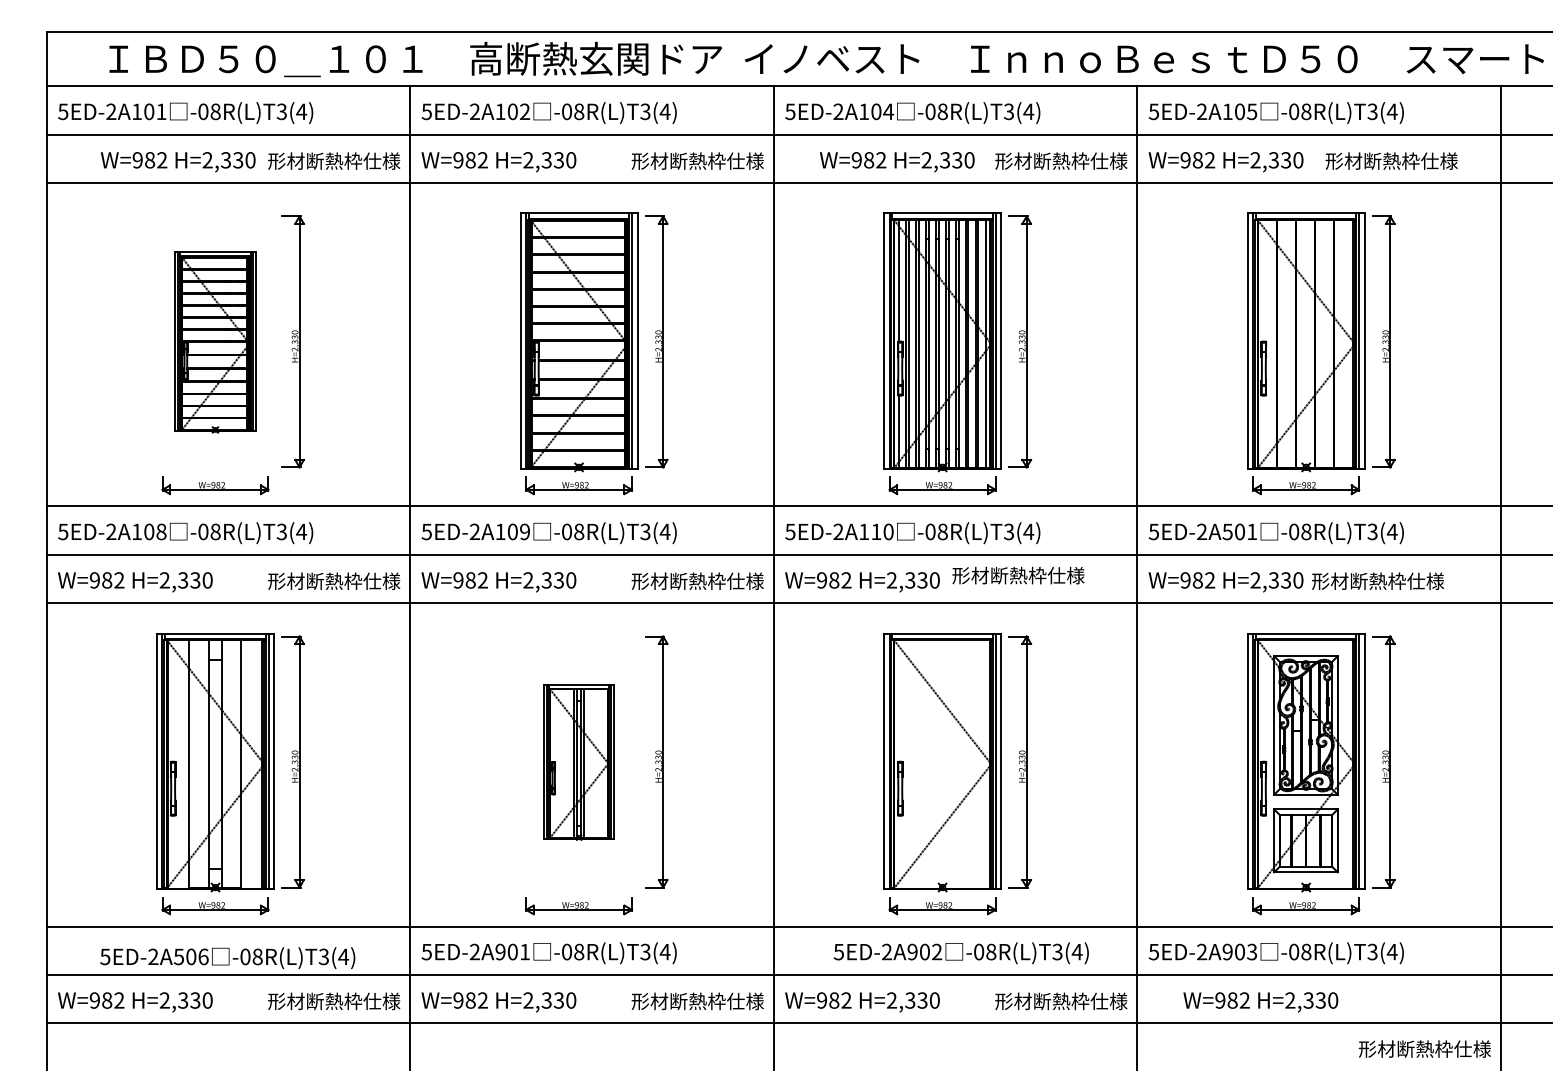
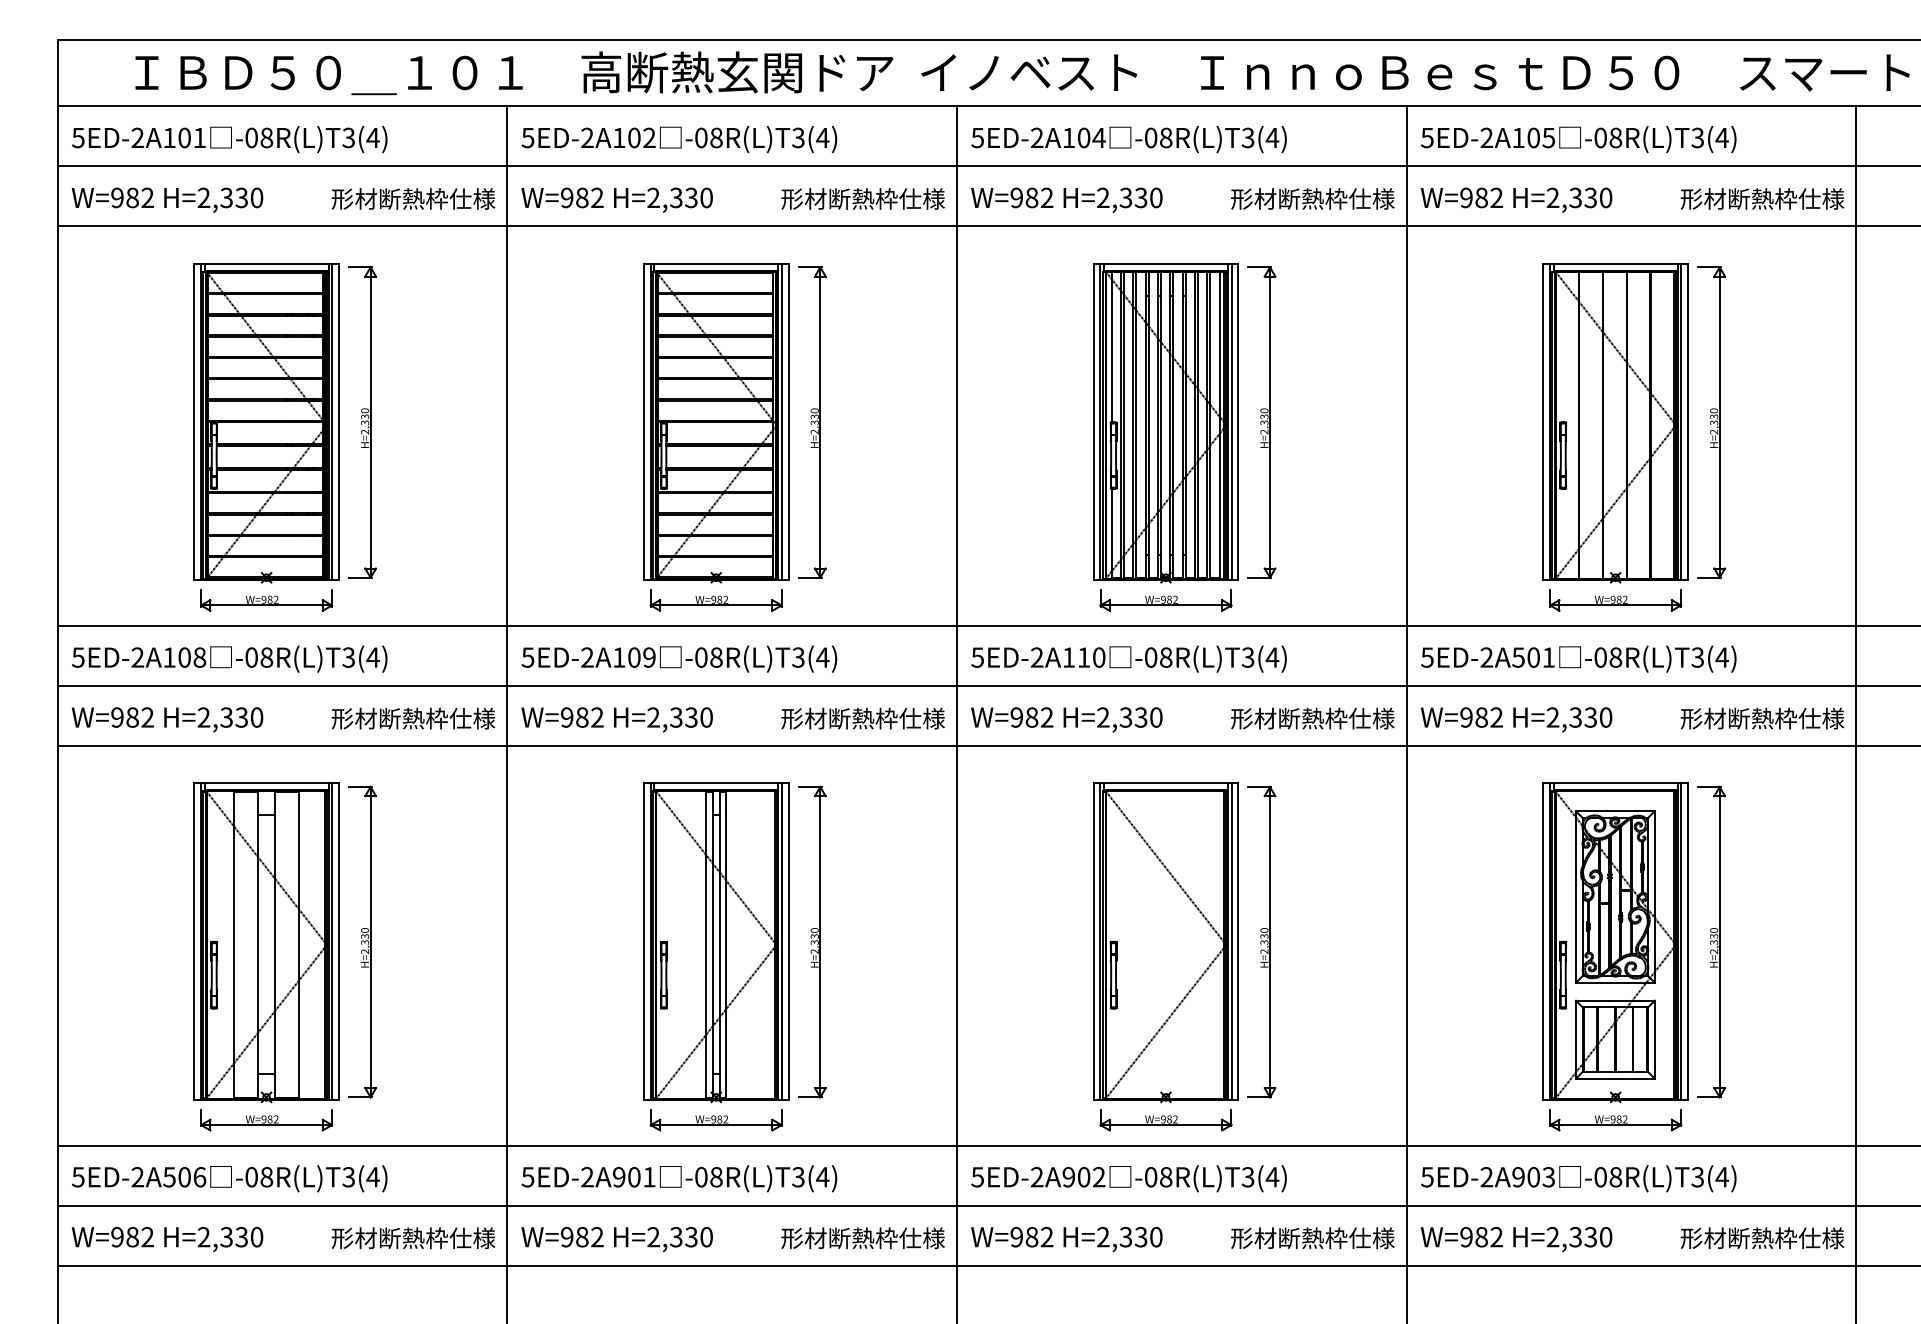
text: (1391, 160) -> (1762, 198), moved
text: (178, 161) -> (167, 199), moved
text: (896, 161) -> (1066, 199), moved
part: (215, 342) -> (266, 423), size x1.43
text: (1018, 575) -> (1312, 718), moved
text: (1378, 581) -> (1762, 718), moved
part: (579, 762) -> (716, 942), size x1.67
text: (960, 953) -> (1128, 1178), moved
text: (227, 957) -> (229, 1178), moved
text: (1260, 1002) -> (1516, 1239), moved
text: (1424, 1049) -> (1762, 1238), moved

